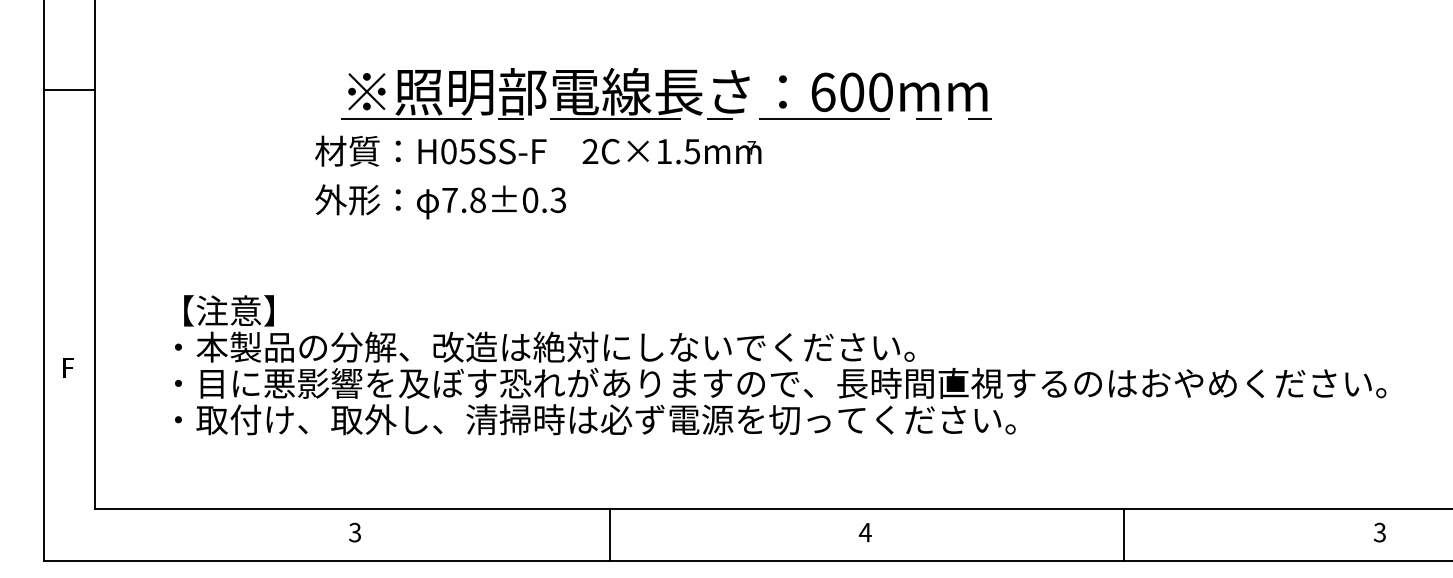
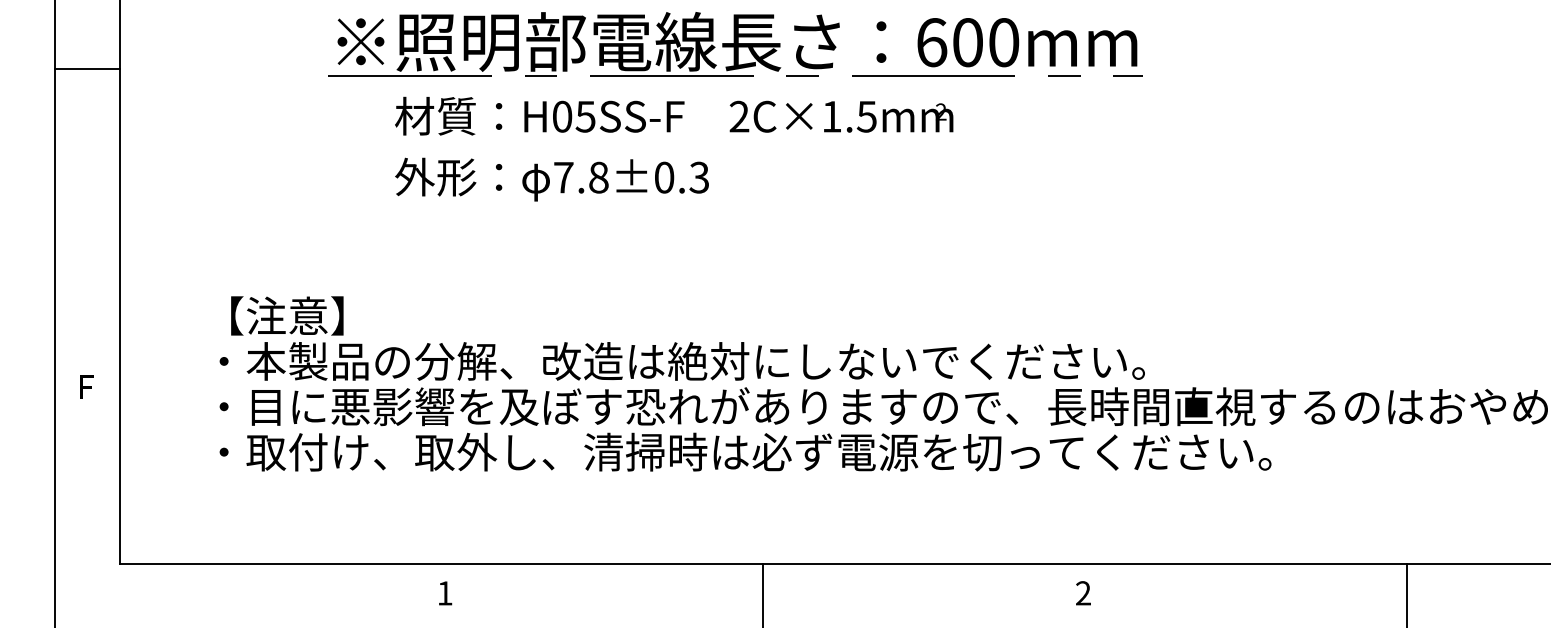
line: (69, 90) -> (87, 69), moved
part: (666, 93) -> (735, 44), moved
text: (751, 147) -> (940, 111), 7 -> 2
text: (354, 532) -> (444, 593), 3 -> 1
text: (864, 532) -> (1082, 593), 4 -> 2

